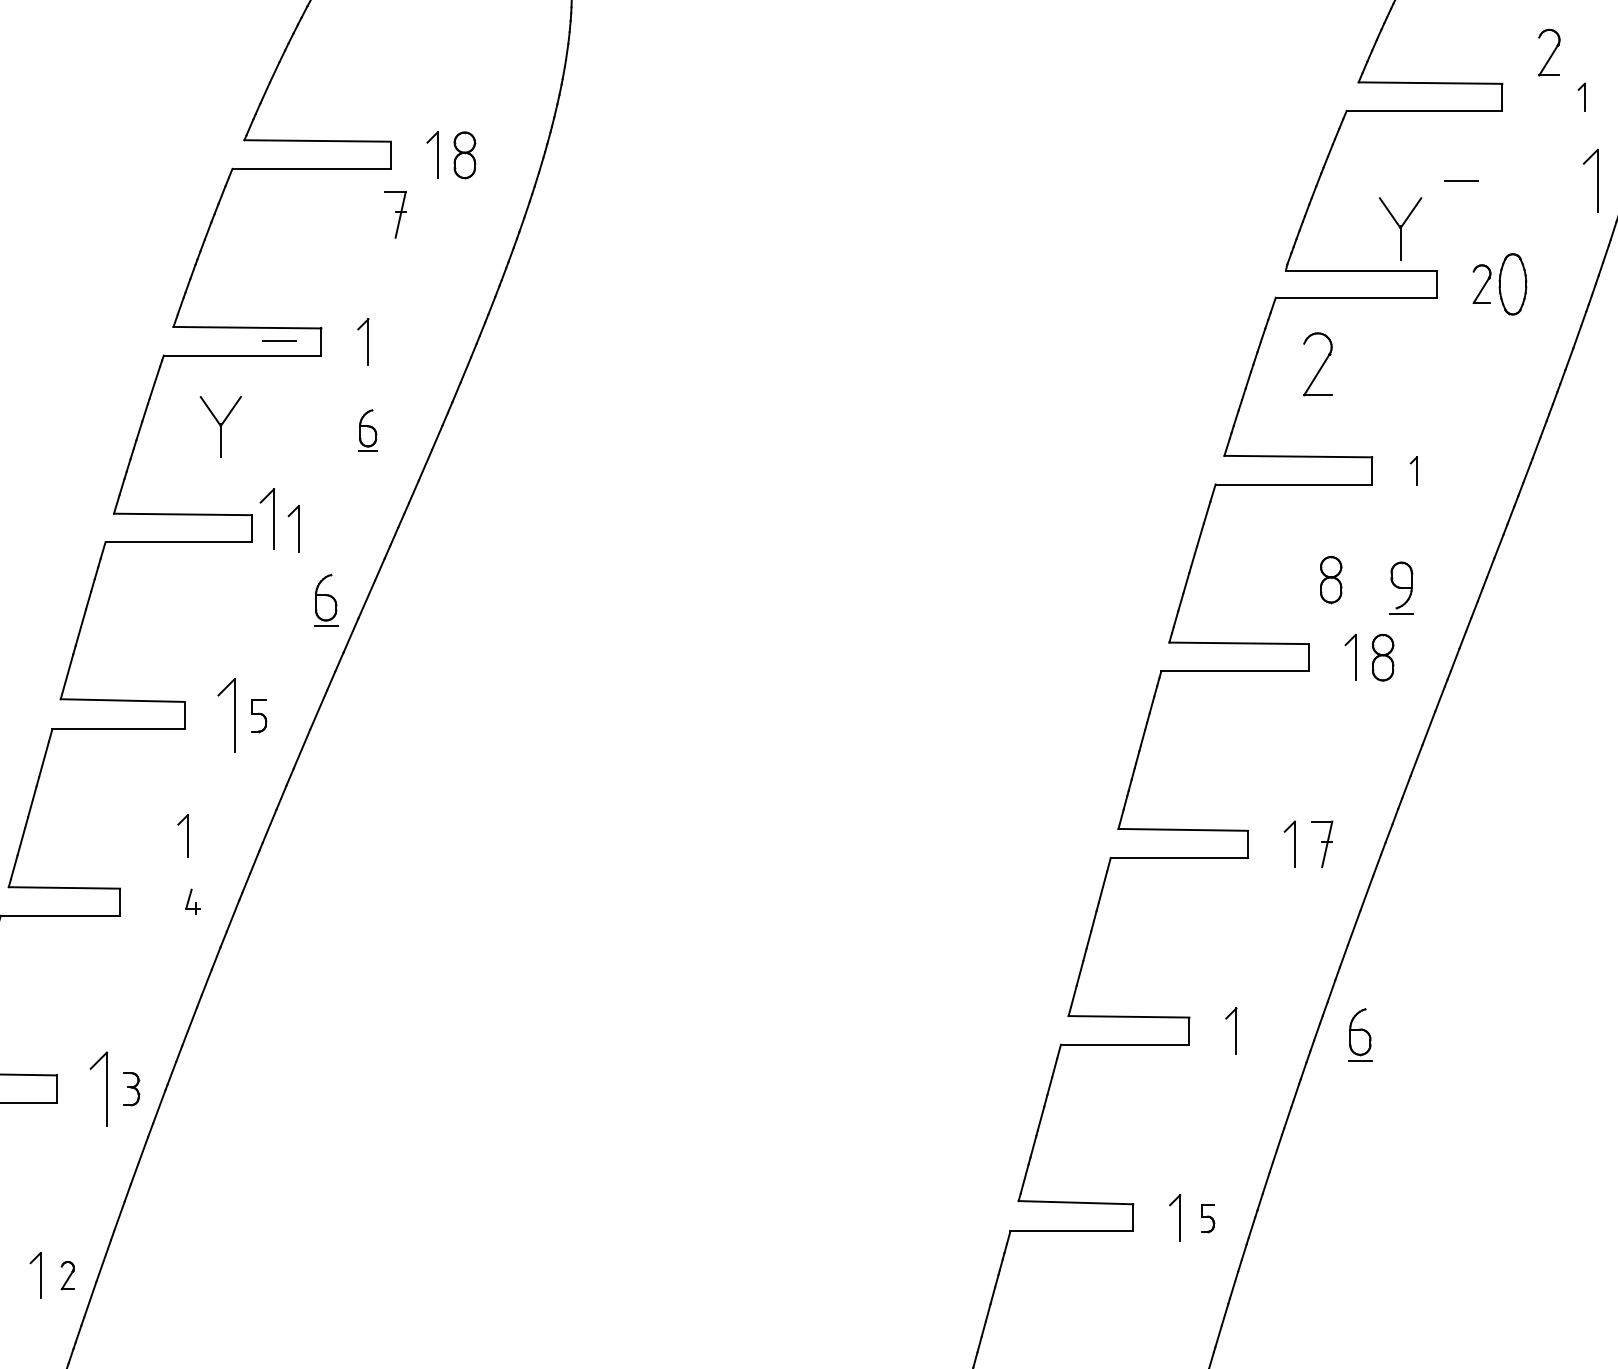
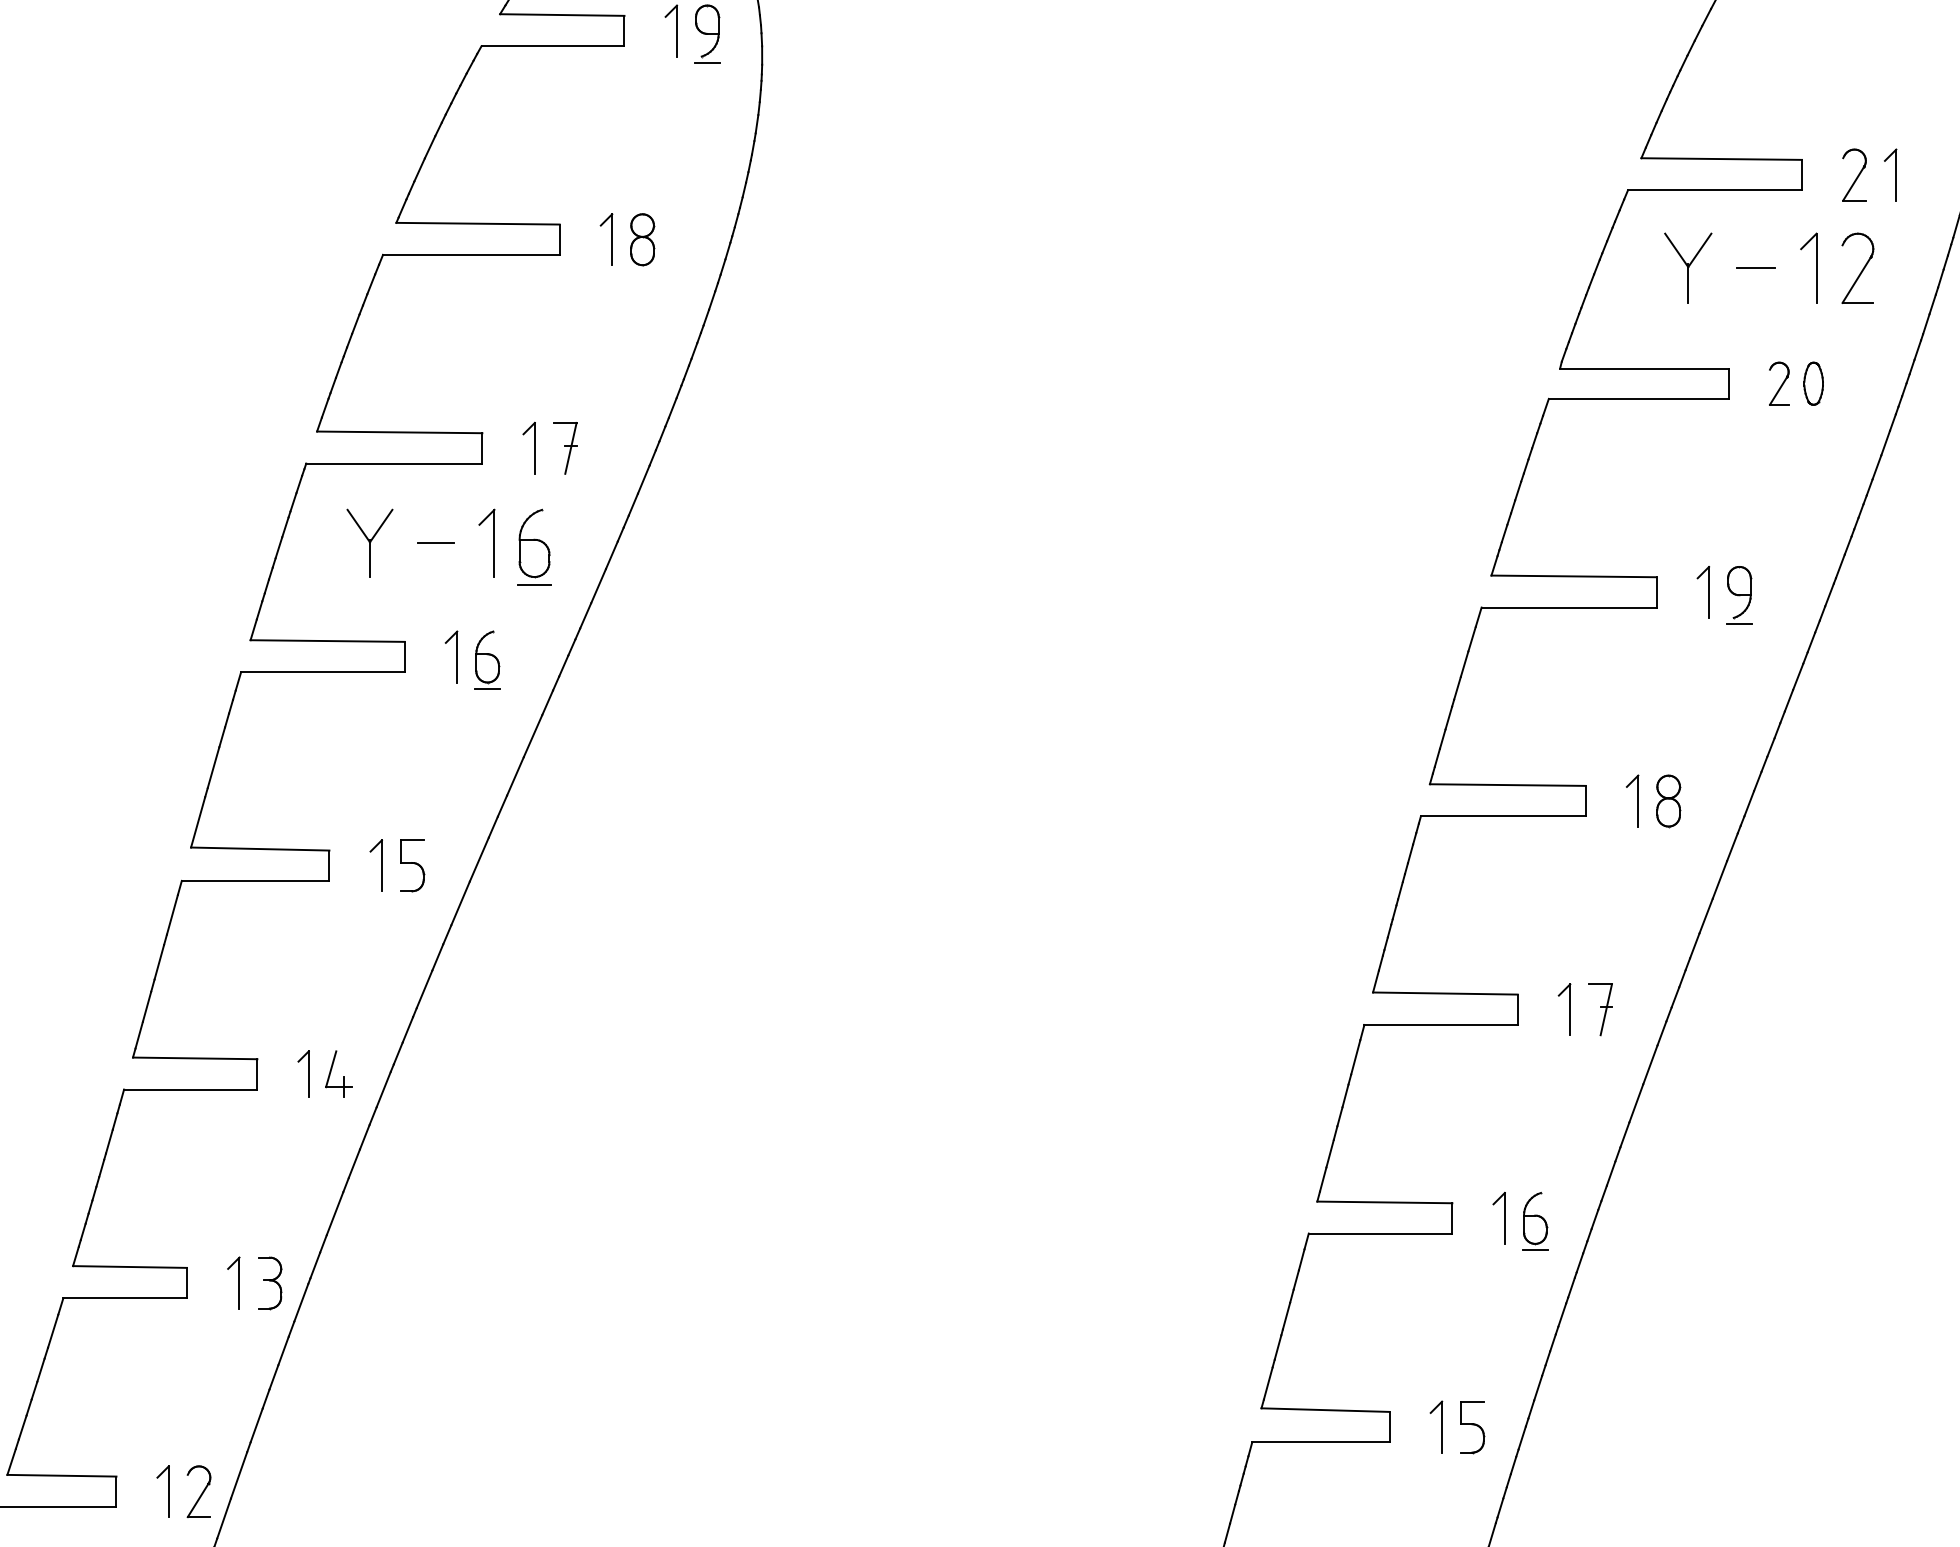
part: (1549, 52) -> (1854, 174), moved
part: (1581, 96) -> (1890, 174), size x1.67
part: (1597, 180) -> (1816, 267), moved
part: (395, 215) -> (565, 448), moved
part: (1400, 228) -> (1688, 267), moved
part: (1512, 283) -> (1813, 383), size x0.62
line: (279, 340) -> (435, 542), moved
part: (1317, 363) -> (1857, 267), moved
part: (368, 429) -> (534, 546), size x1.67
part: (1413, 470) -> (1702, 592), size x1.67
part: (273, 518) -> (493, 542), moved
part: (1330, 580) -> (1610, 714), removed
part: (1401, 588) -> (1739, 595), moved
part: (326, 599) -> (487, 659), moved
part: (225, 715) -> (375, 865), size x0.62
part: (258, 715) -> (412, 865), size x1.43
part: (182, 835) -> (303, 1073), moved
part: (192, 901) -> (338, 1073), size x1.67
part: (1360, 1034) -> (1535, 1221), moved
part: (98, 1088) -> (233, 1282), size x0.62
part: (131, 1089) -> (270, 1283), size x1.43
part: (1207, 1218) -> (1472, 1427), size x1.67
part: (67, 1275) -> (198, 1491), size x1.67

